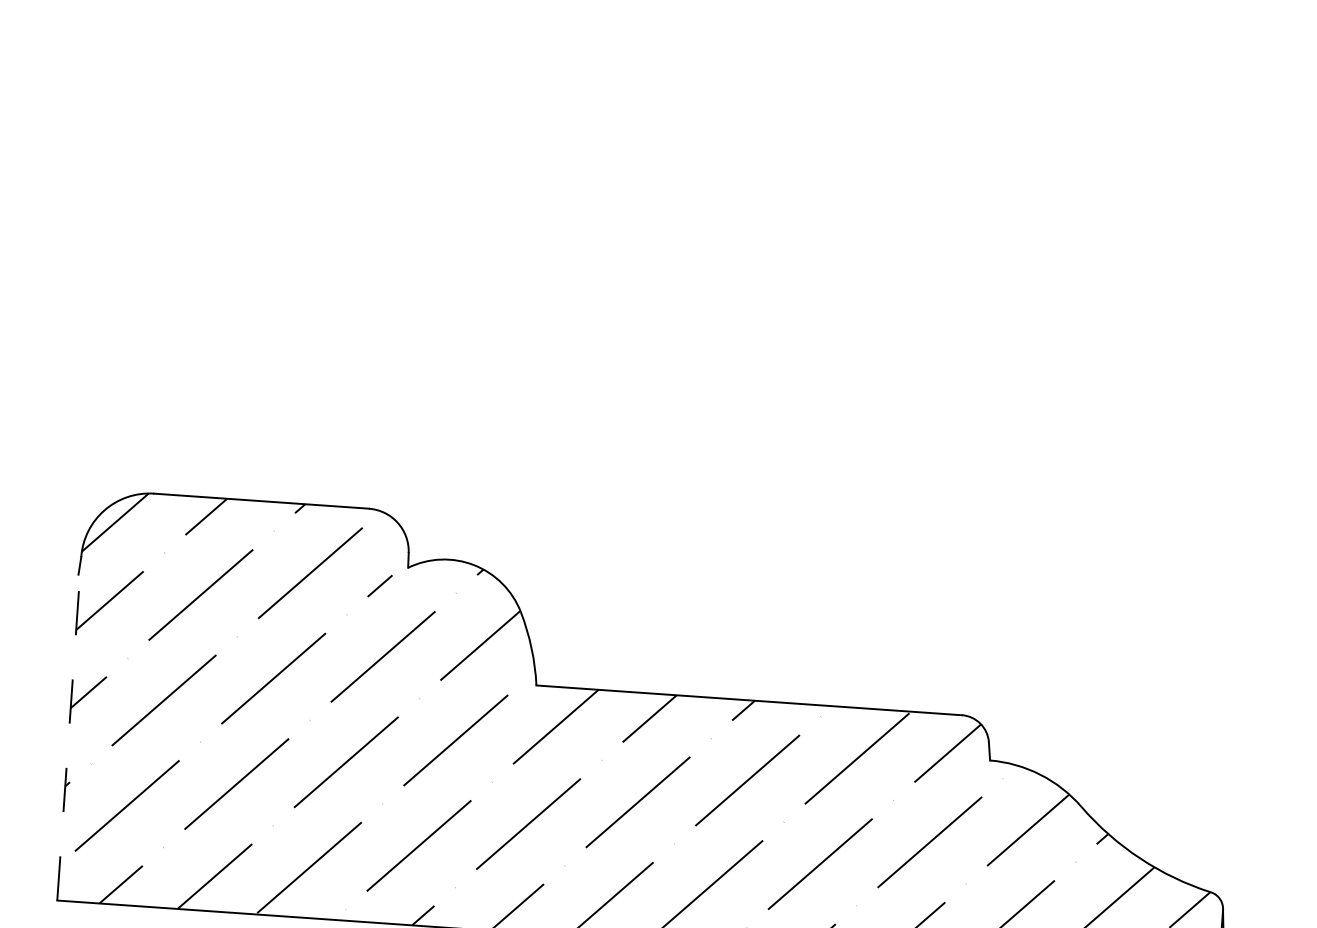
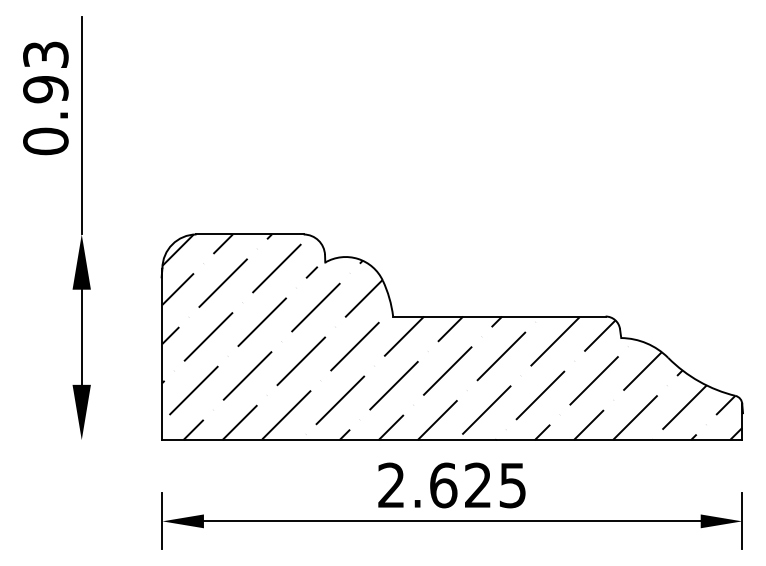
line: (69, 729) -> (162, 354), dashed -> solid

